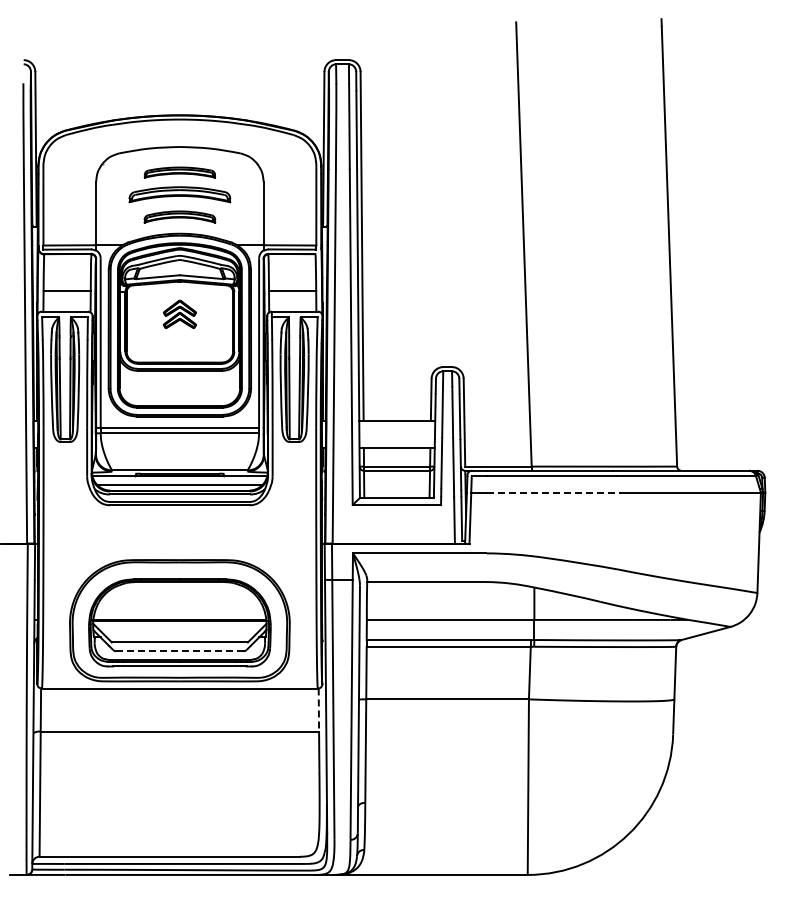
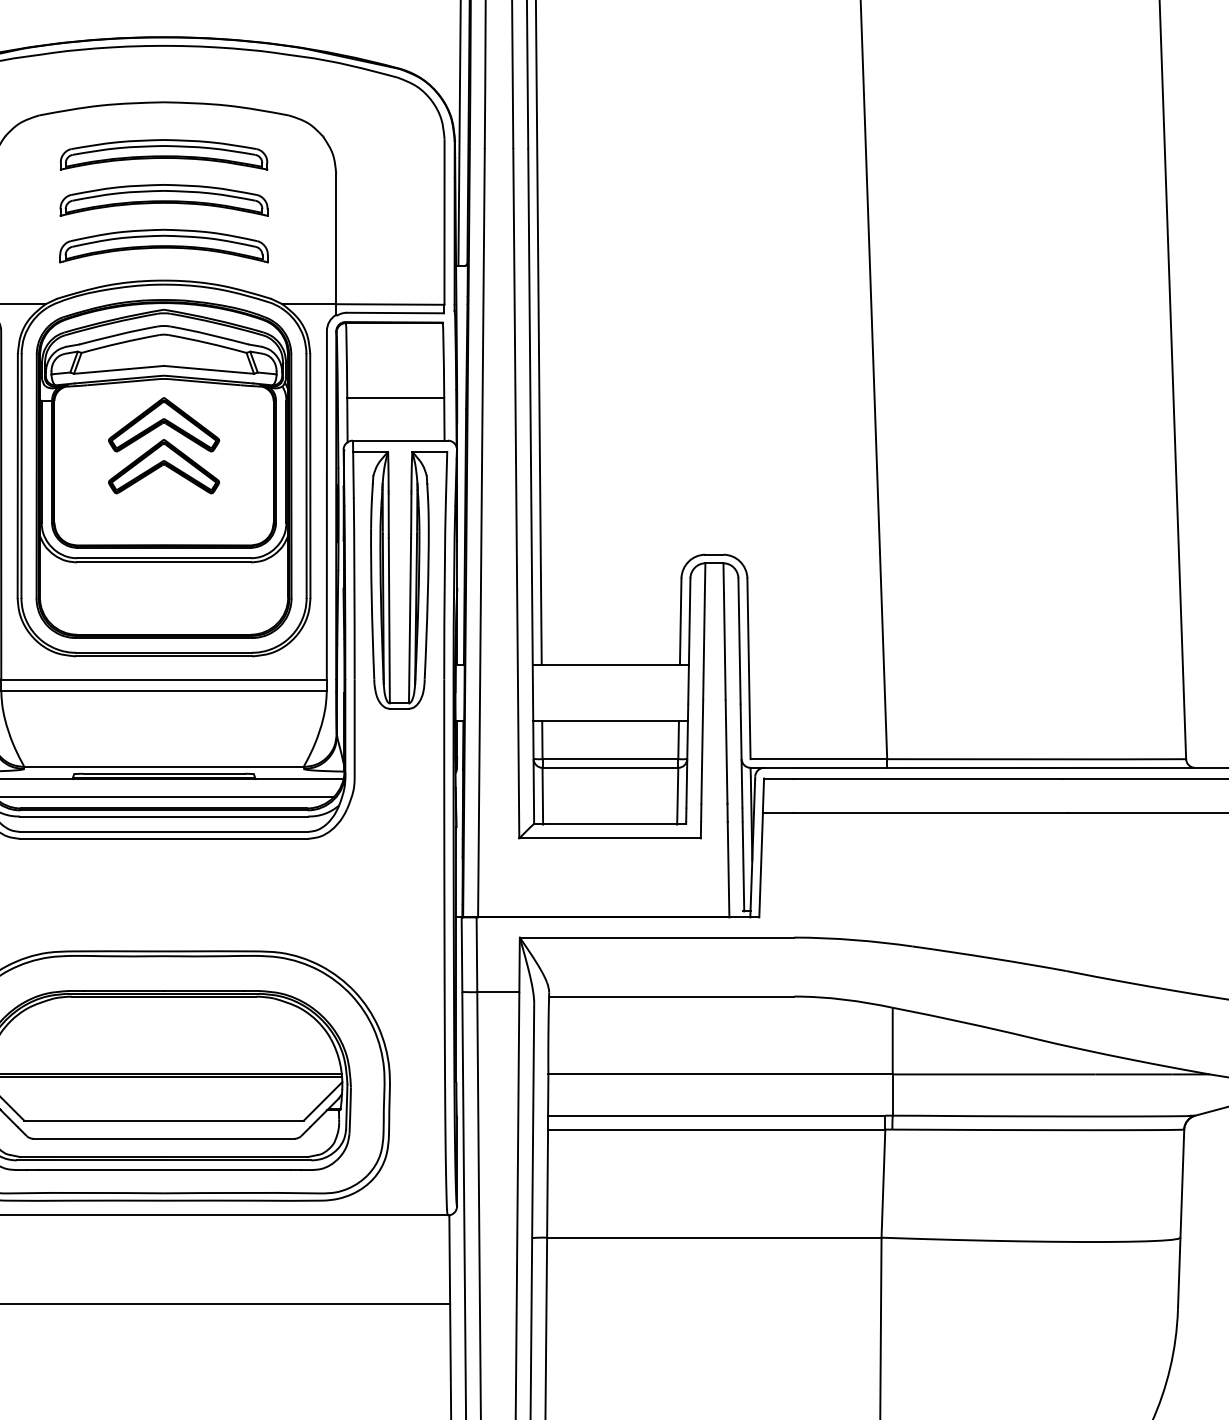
part: (179, 172) -> (163, 154), size x1.43
part: (179, 216) -> (163, 245), size x1.43
part: (179, 314) -> (163, 446), size x1.67
line: (553, 492) -> (931, 812), dashed -> solid
line: (179, 651) -> (163, 1139), dashed -> solid
line: (318, 710) -> (448, 1260), dashed -> solid

